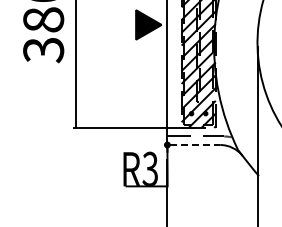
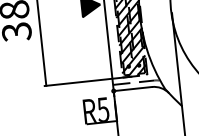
line: (195, 145) -> (134, 89), dashed -> solid
text: (150, 168) -> (103, 109), R3 -> R5

